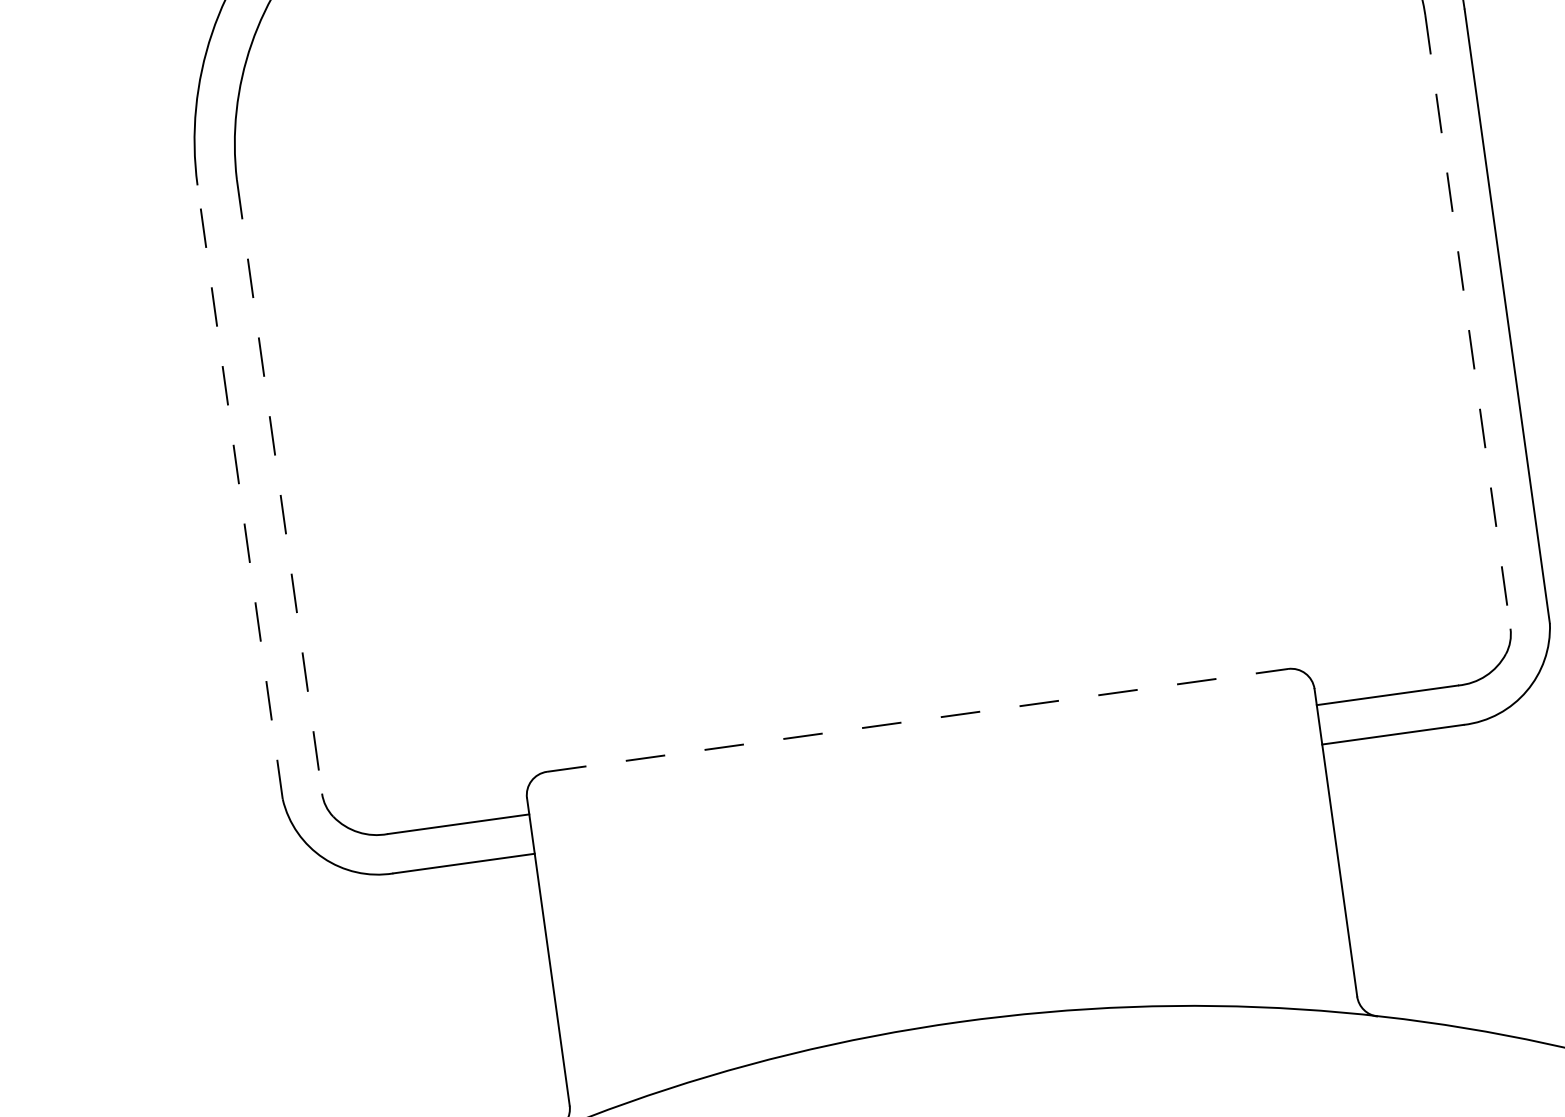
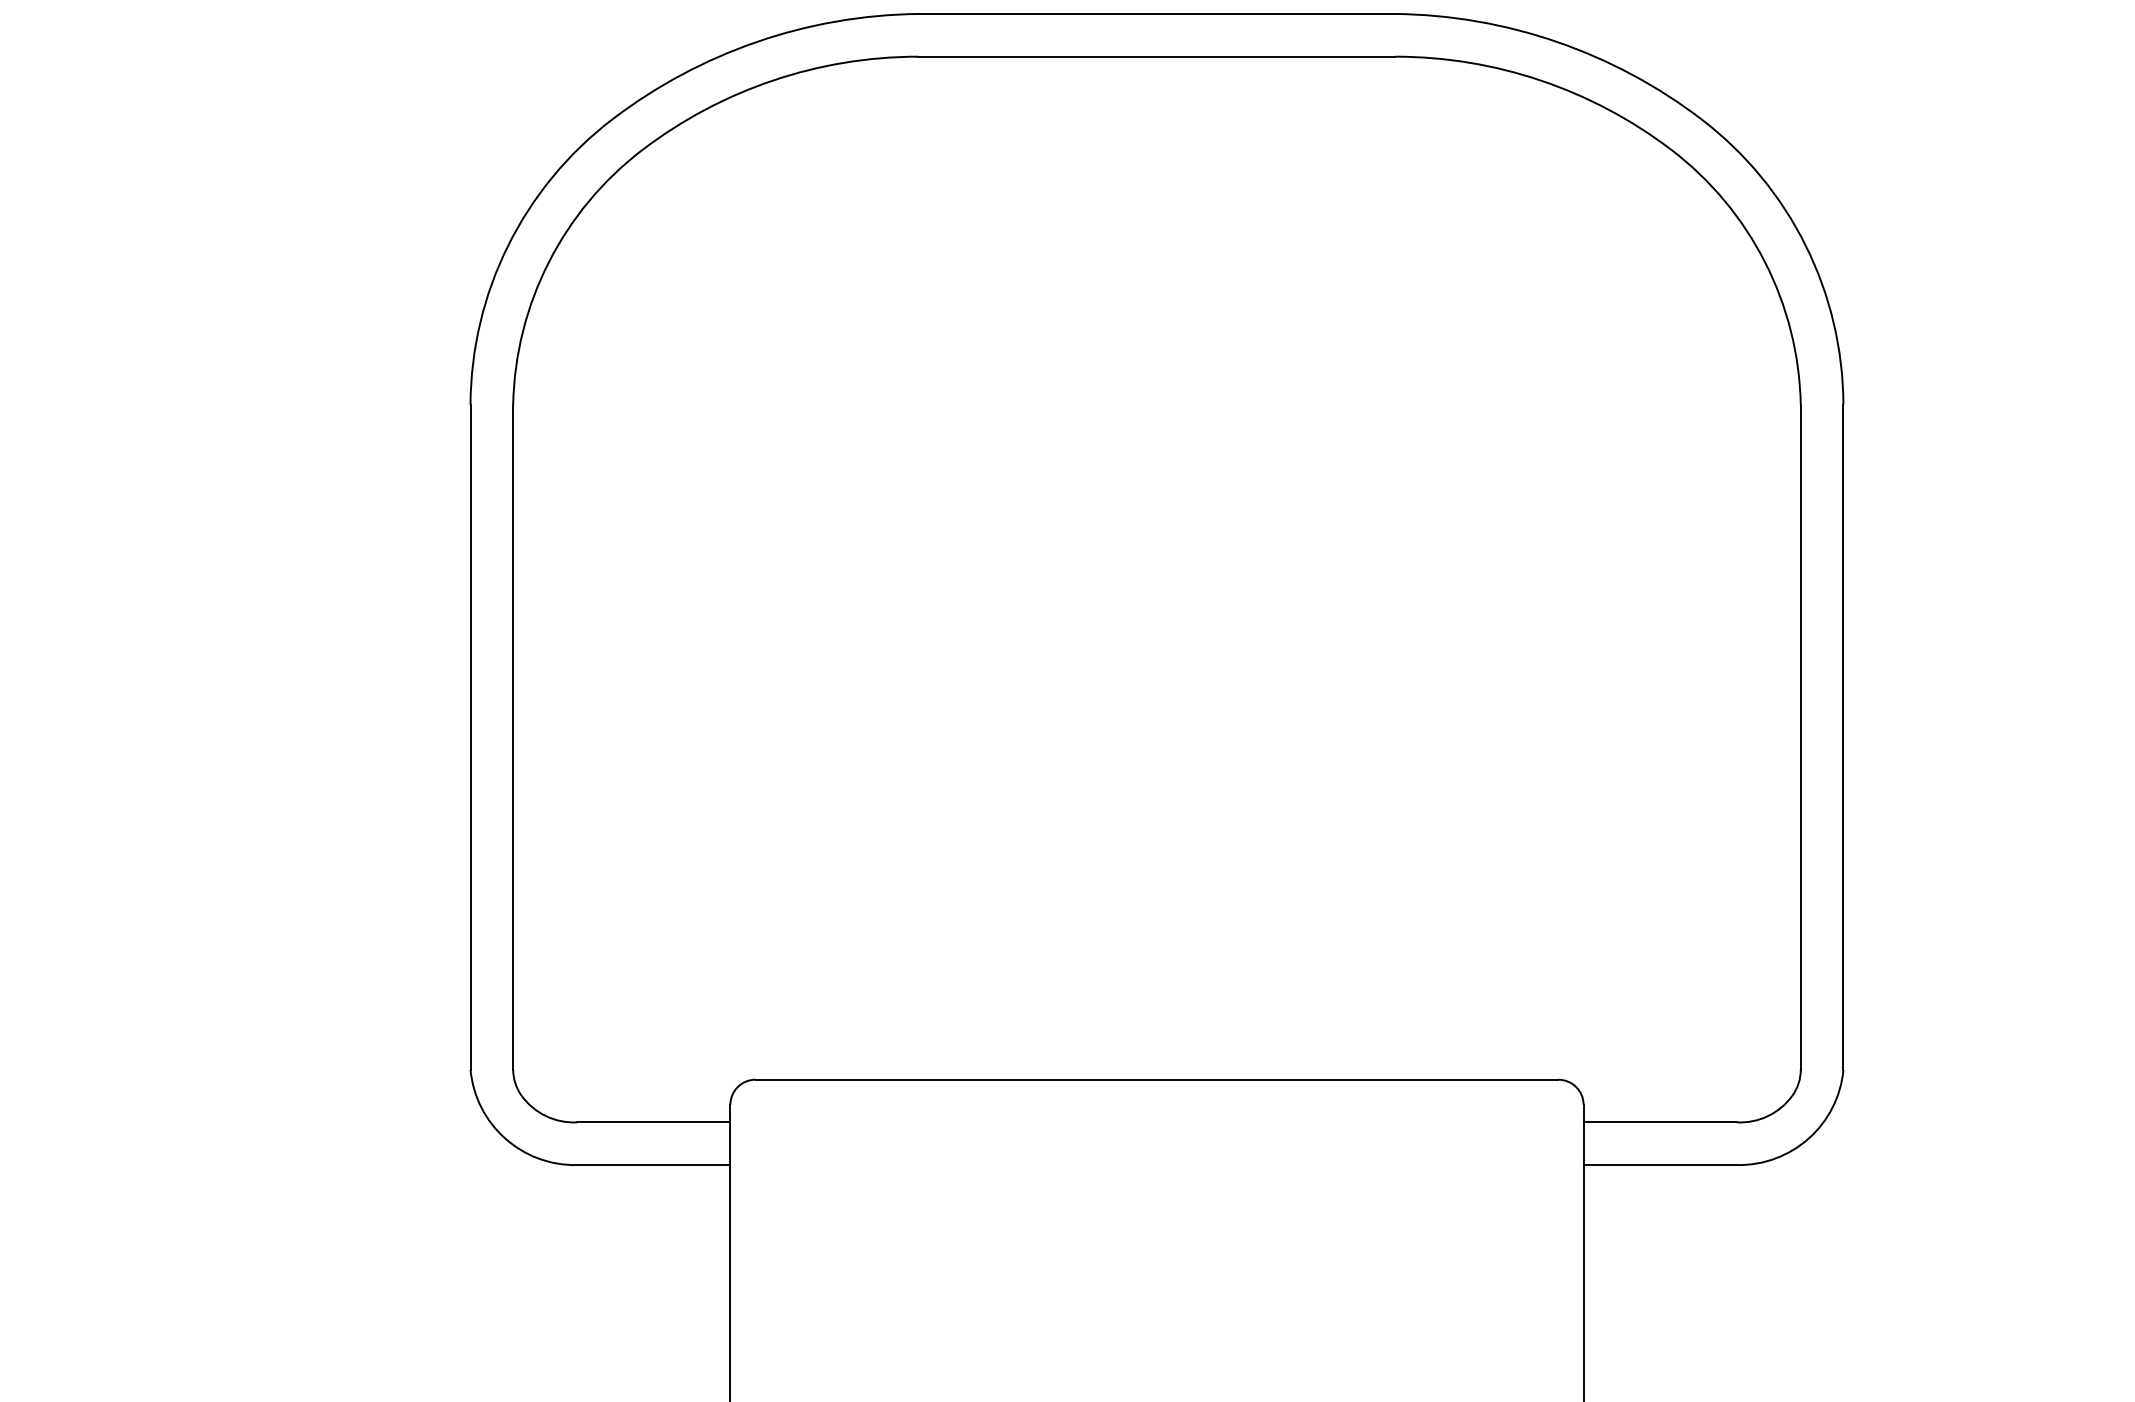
line: (1467, 322) -> (1800, 737), dashed -> solid
line: (279, 486) -> (513, 737), dashed -> solid
line: (240, 492) -> (470, 737), dashed -> solid
line: (918, 720) -> (1157, 1079), dashed -> solid

